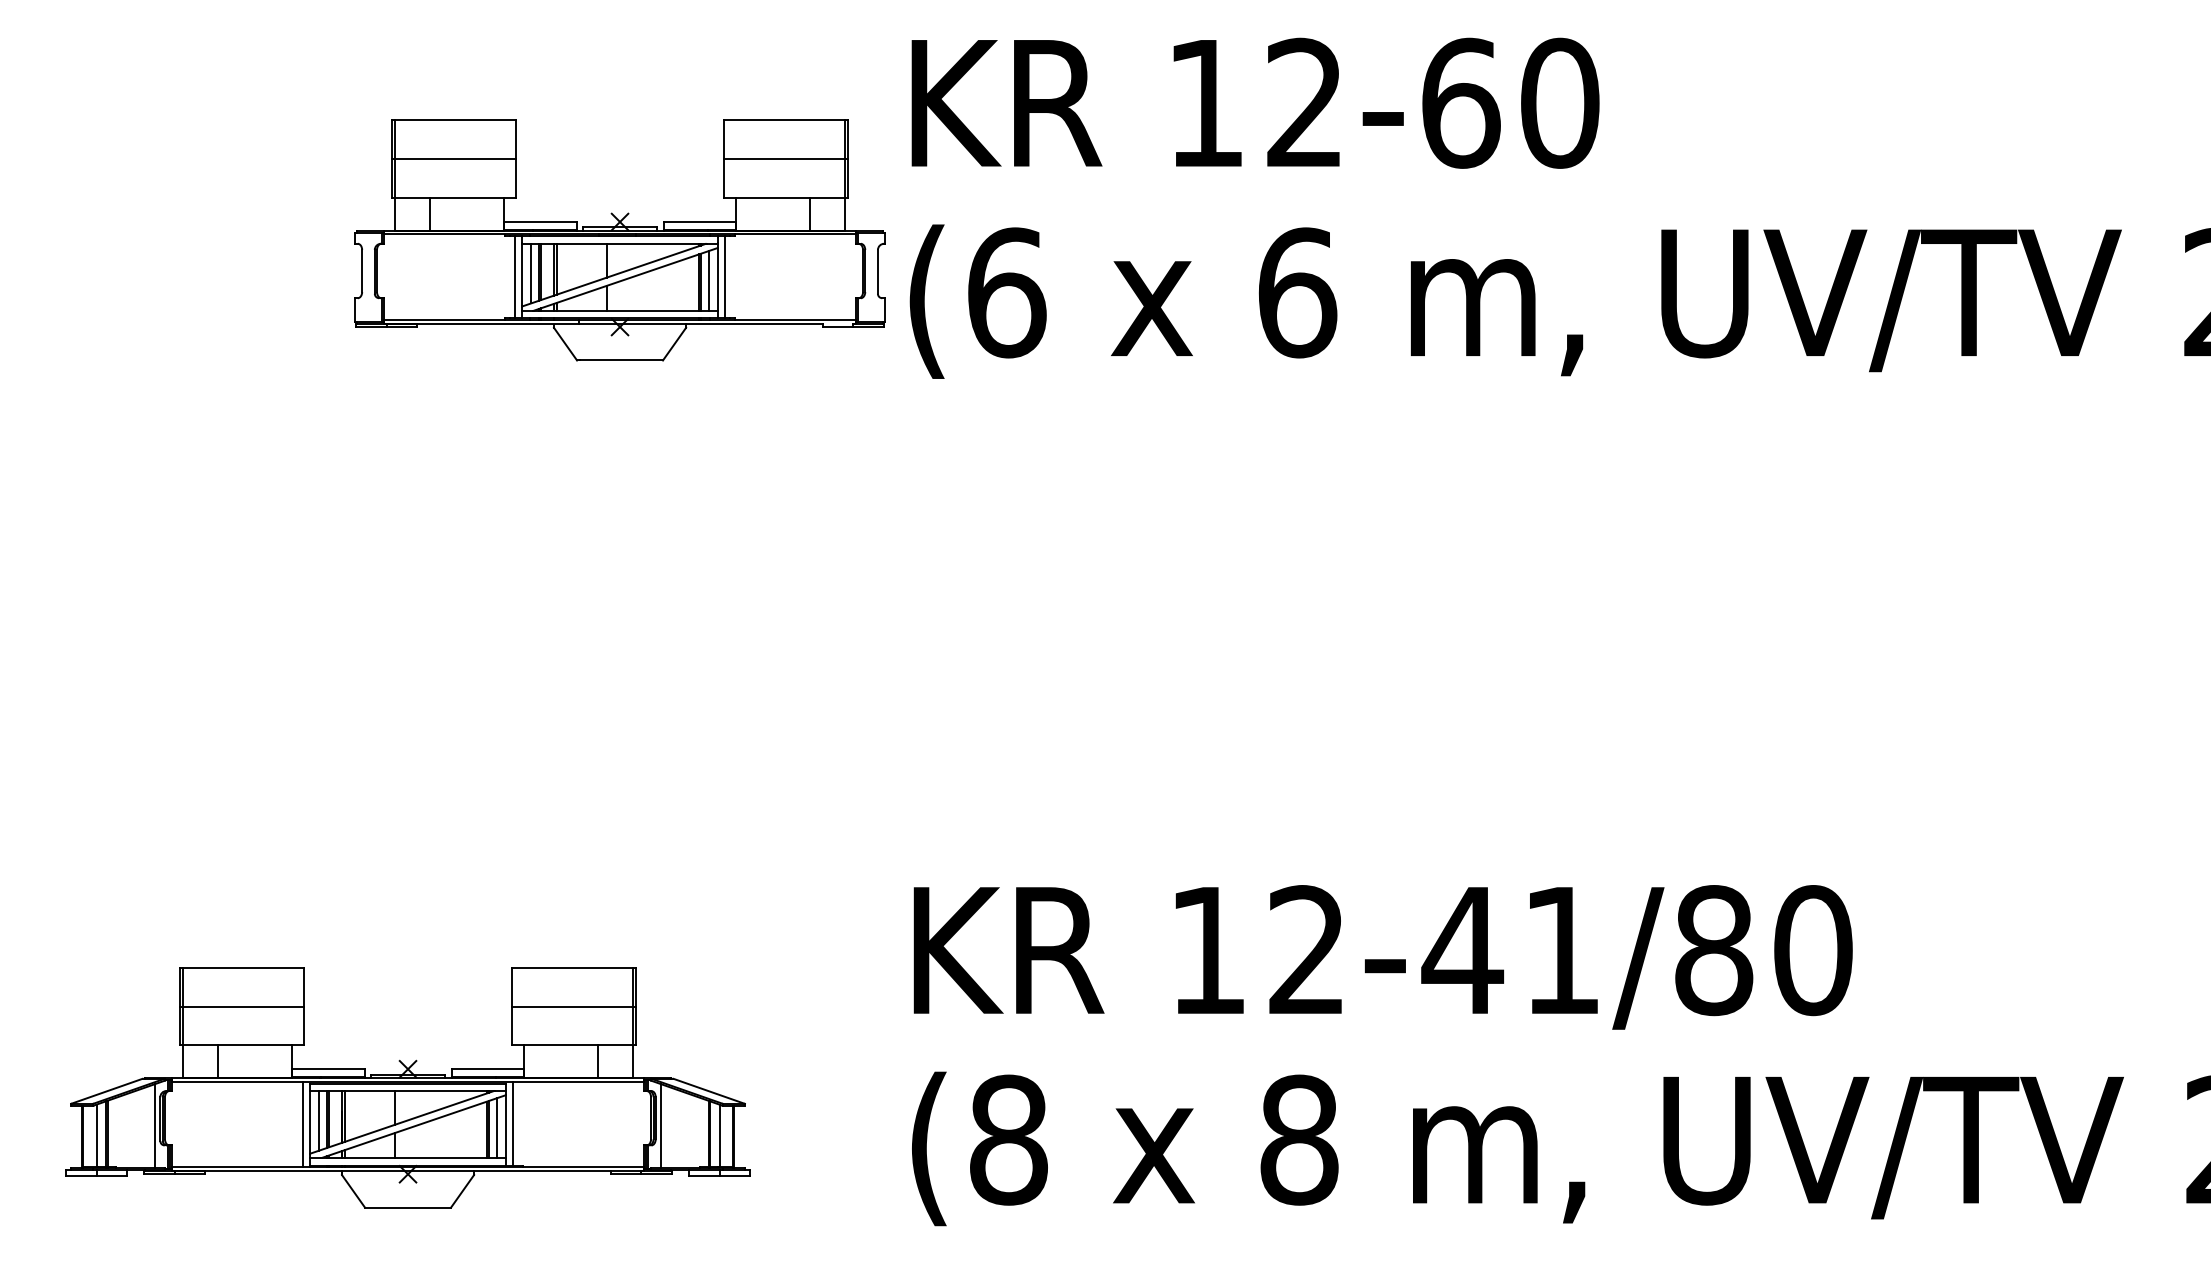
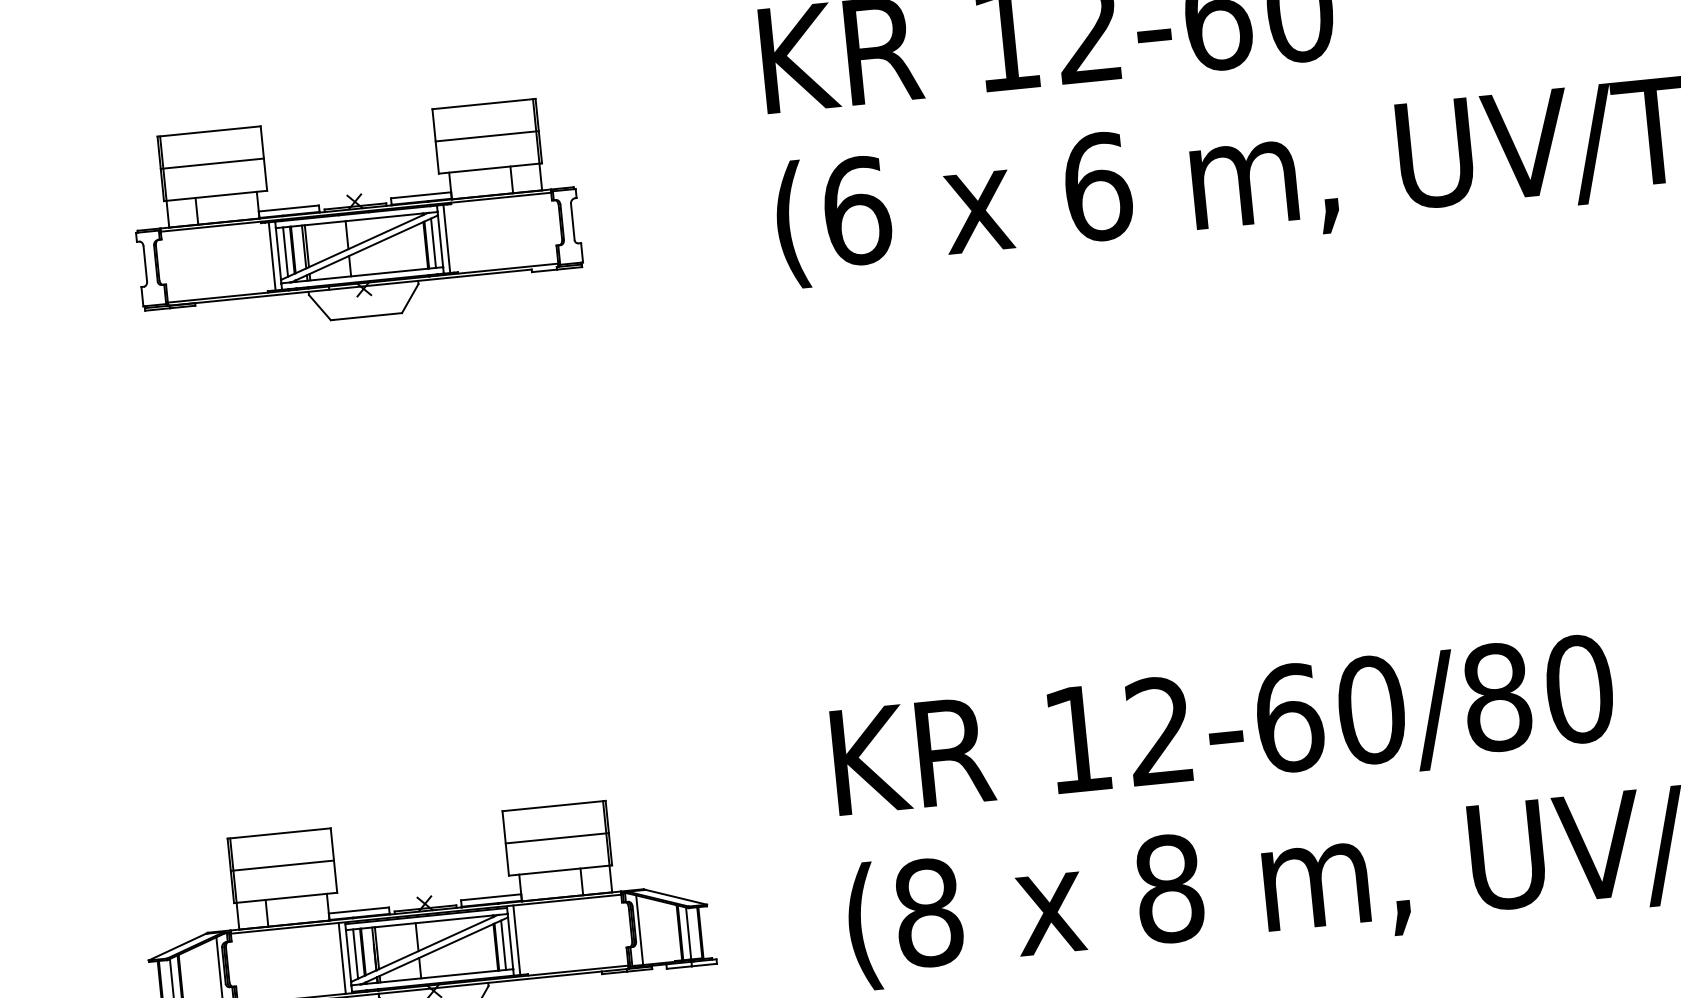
part: (619, 240) -> (356, 217), moved
text: (1511, 950) -> (1329, 714), 12-41/80 -> 12-60/80

